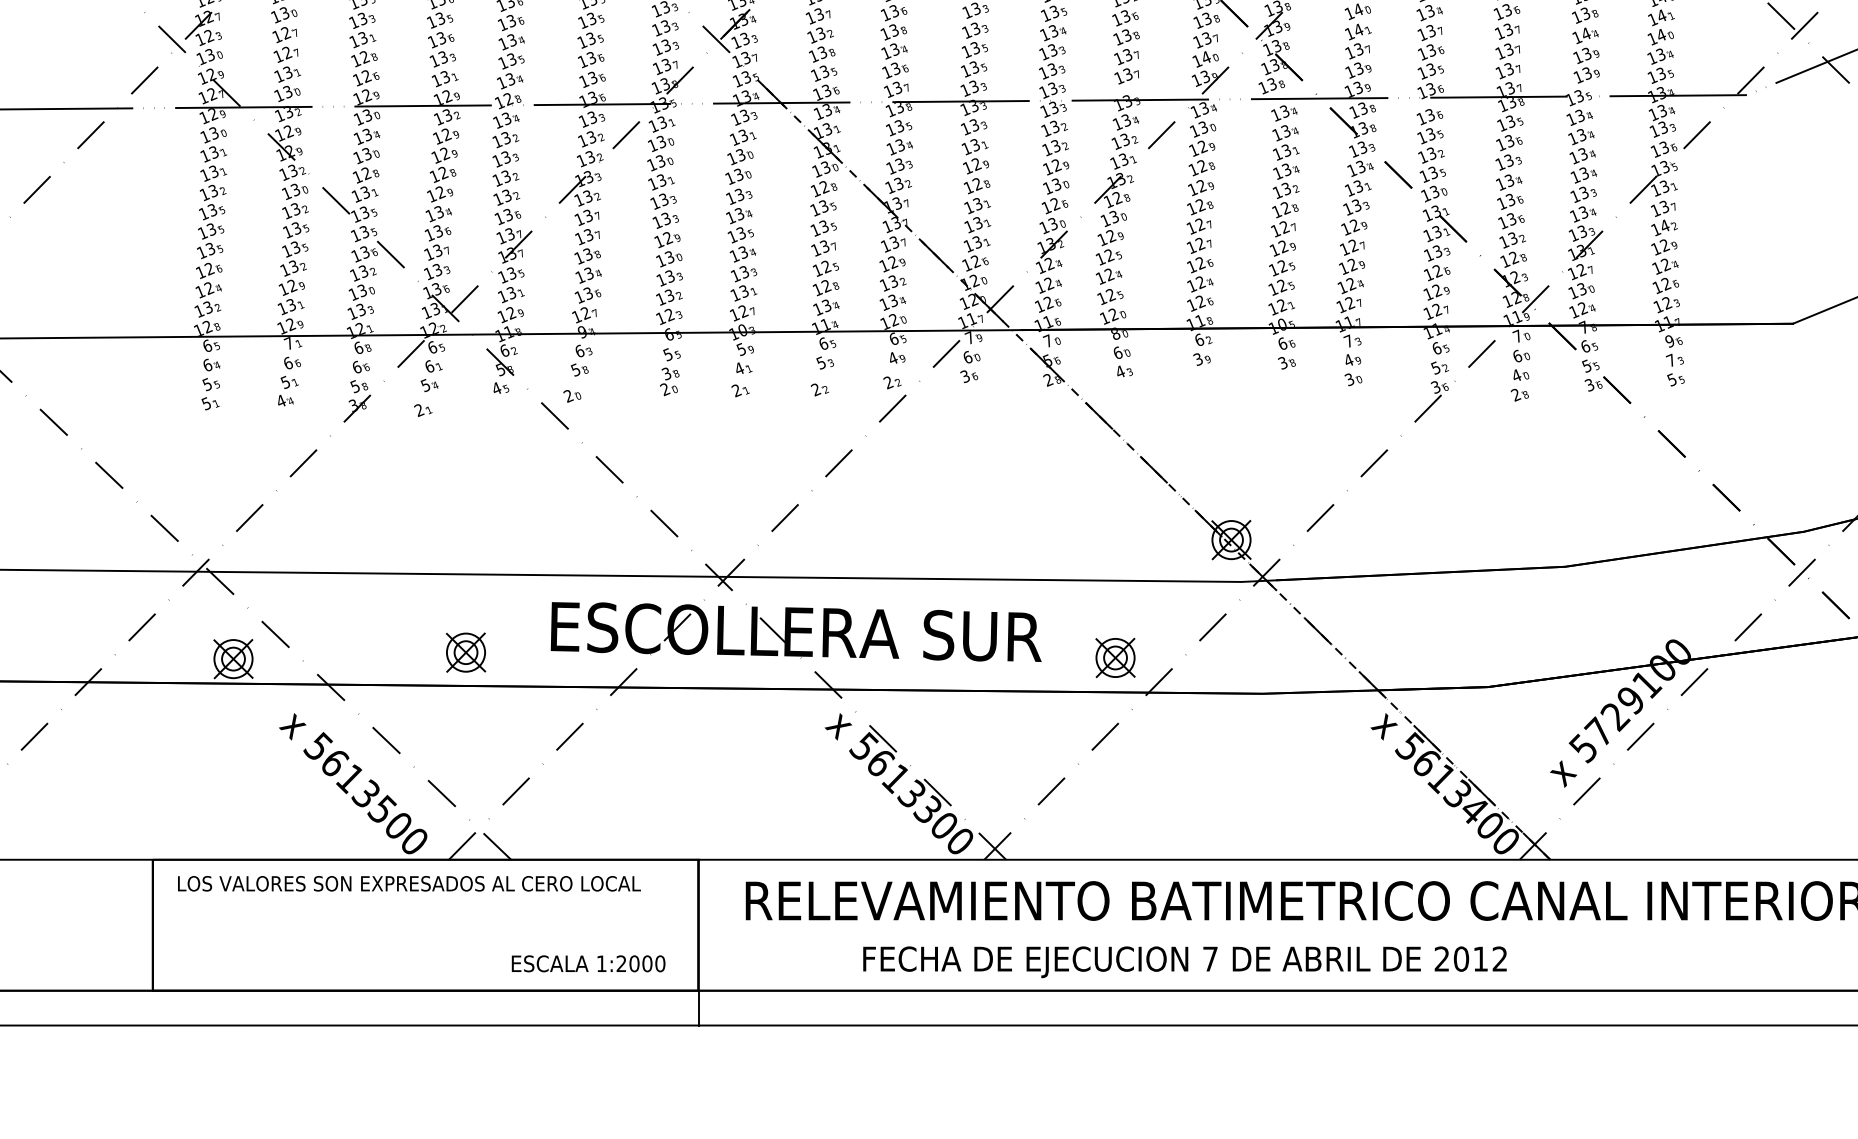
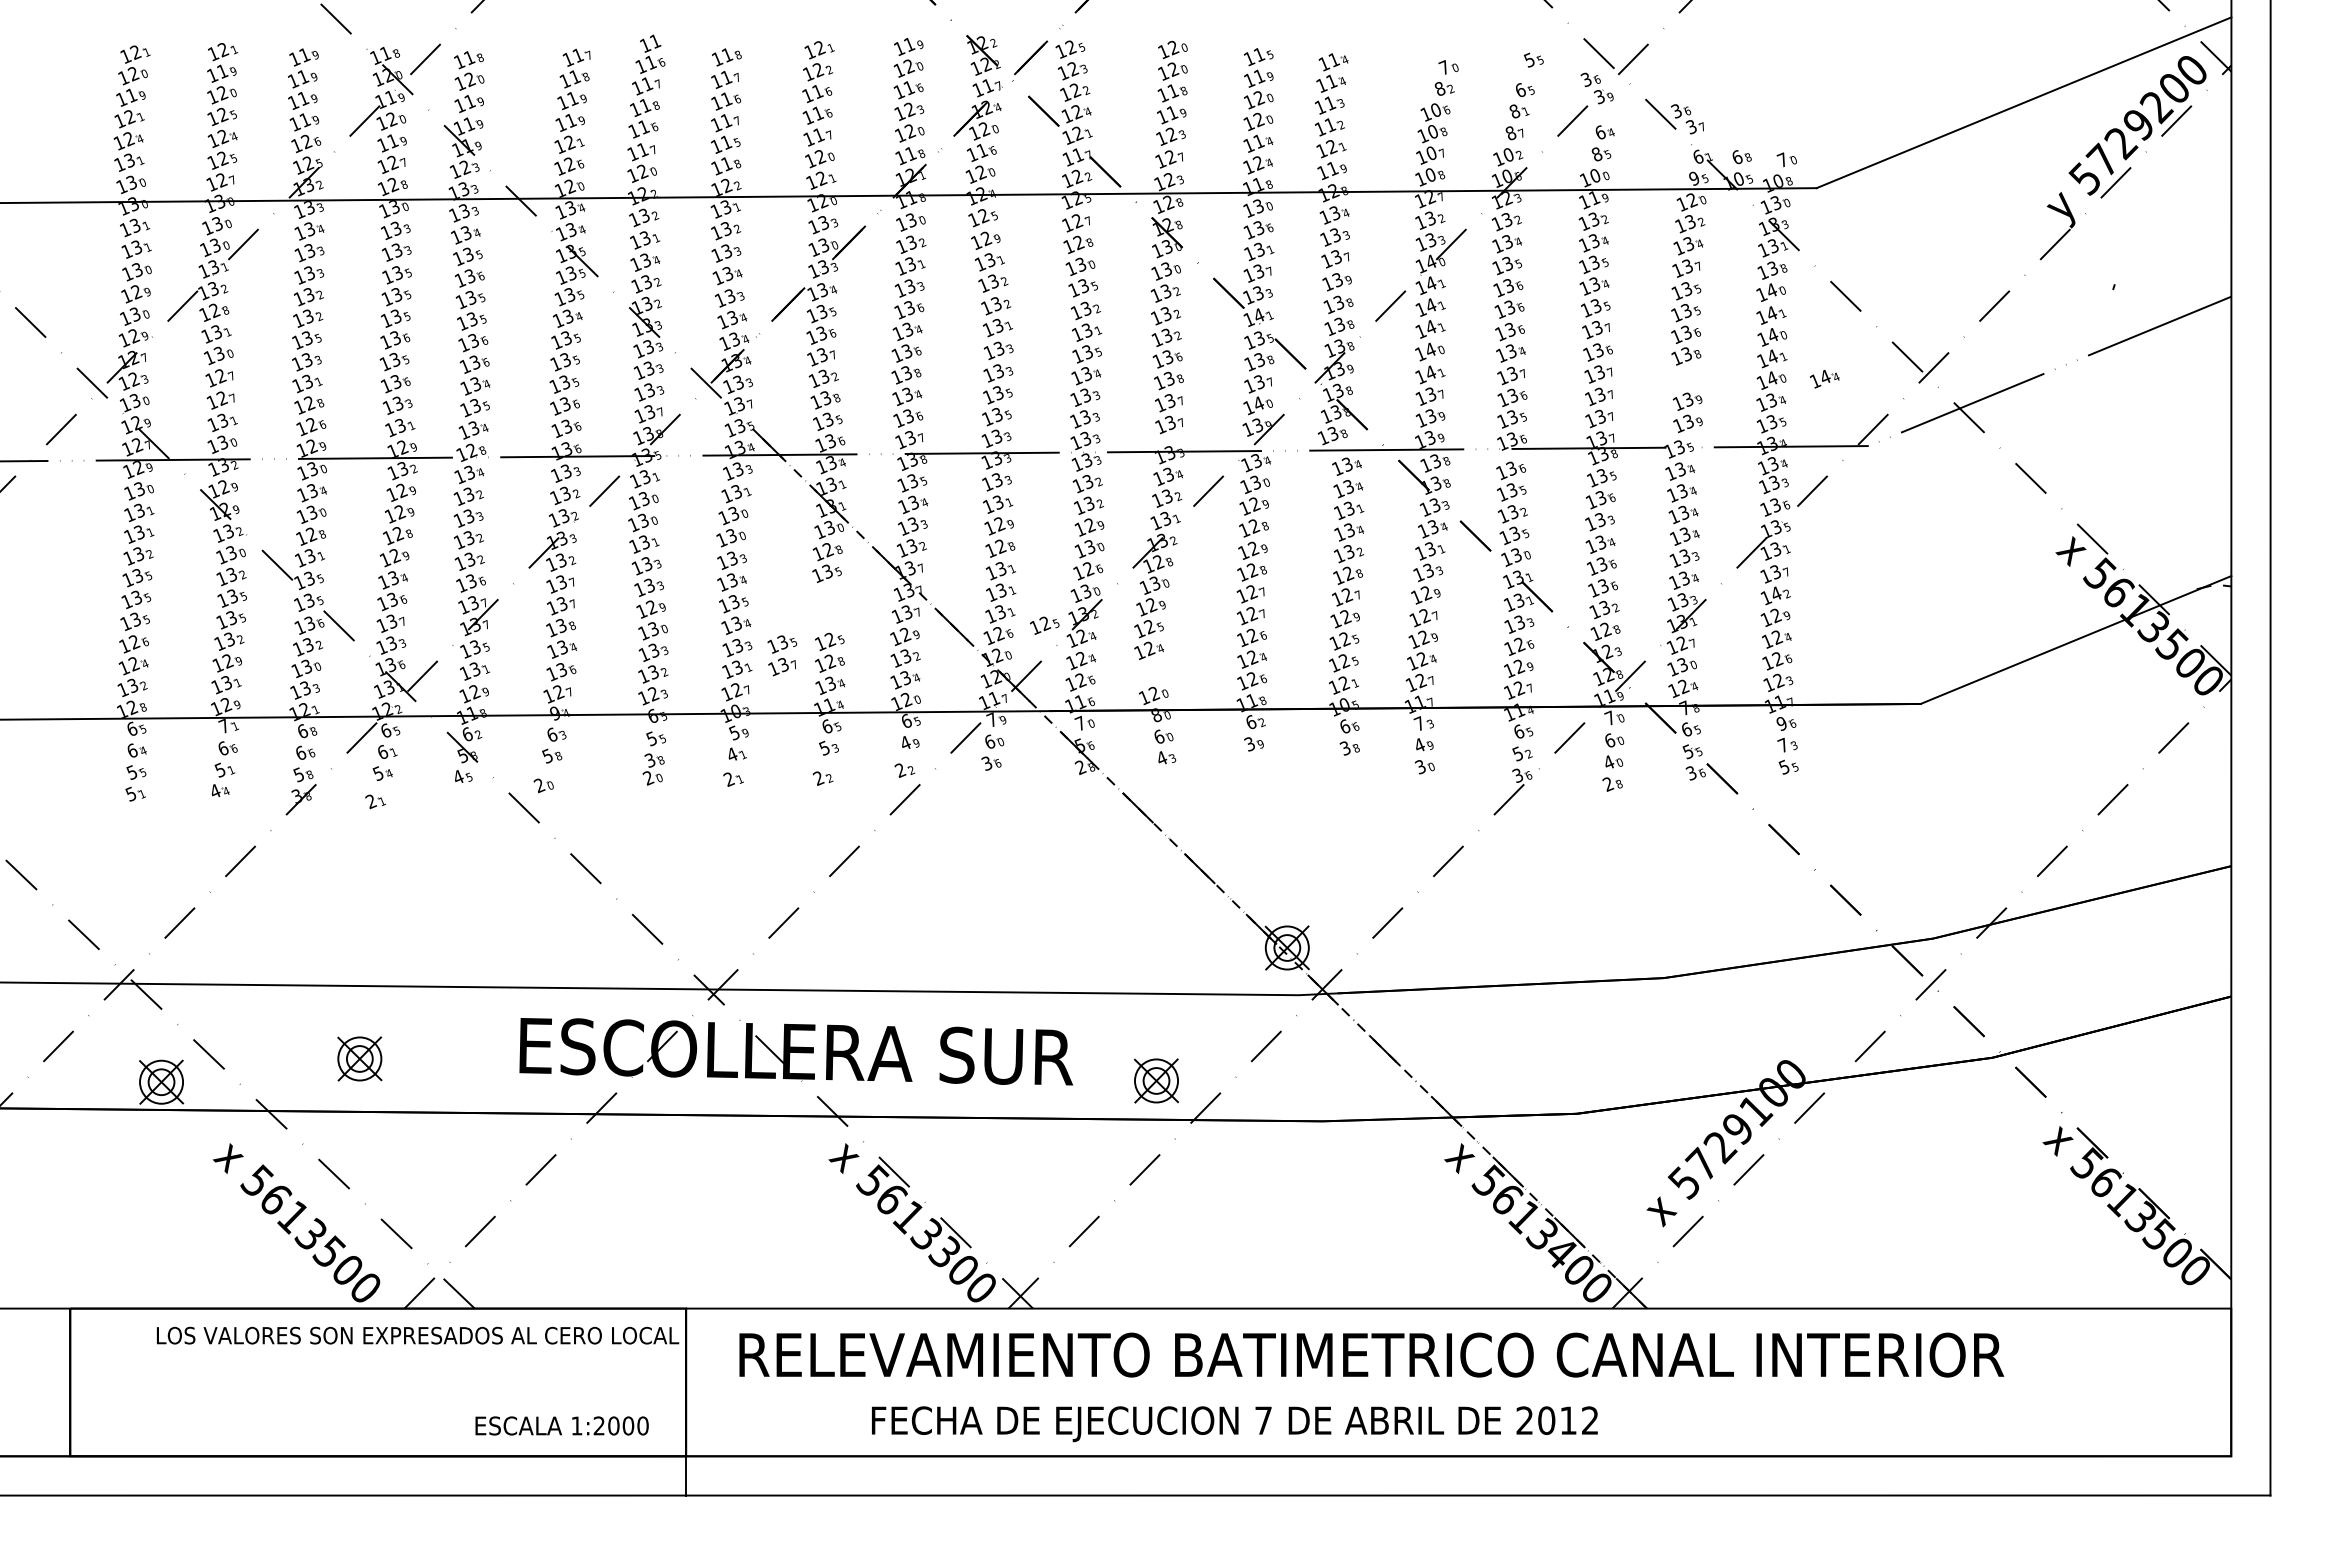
part: (1585, 36) -> (1824, 379), moved
part: (823, 238) -> (782, 655), moved
part: (1110, 296) -> (1044, 625), moved
part: (465, 652) -> (359, 1058), moved
text: (409, 883) -> (418, 1335), moved

